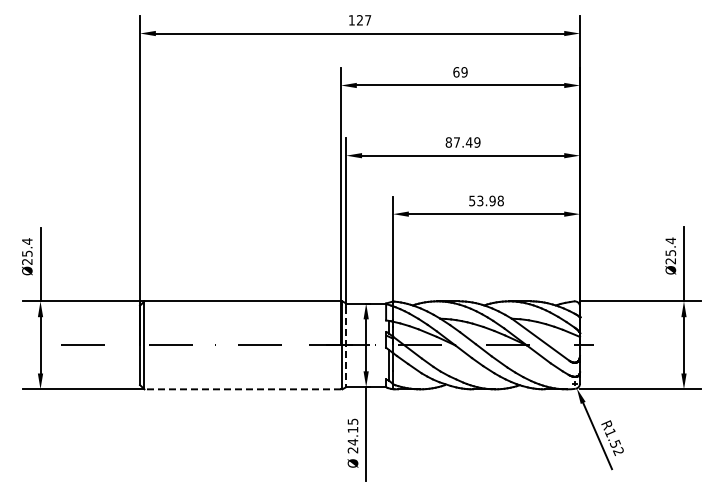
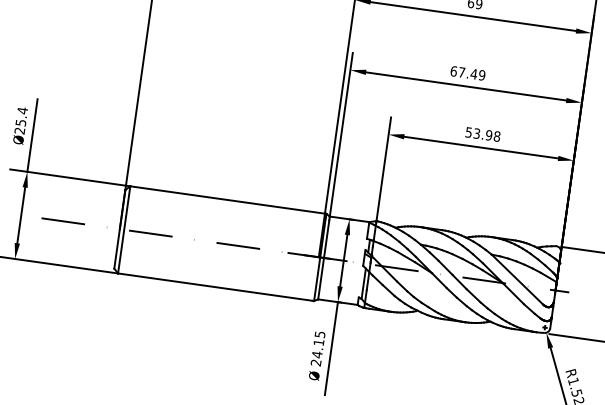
text: (448, 142) -> (453, 71), 87.49 -> 67.49
line: (346, 347) -> (323, 260), dashed -> solid
line: (242, 389) -> (215, 287), dashed -> solid

